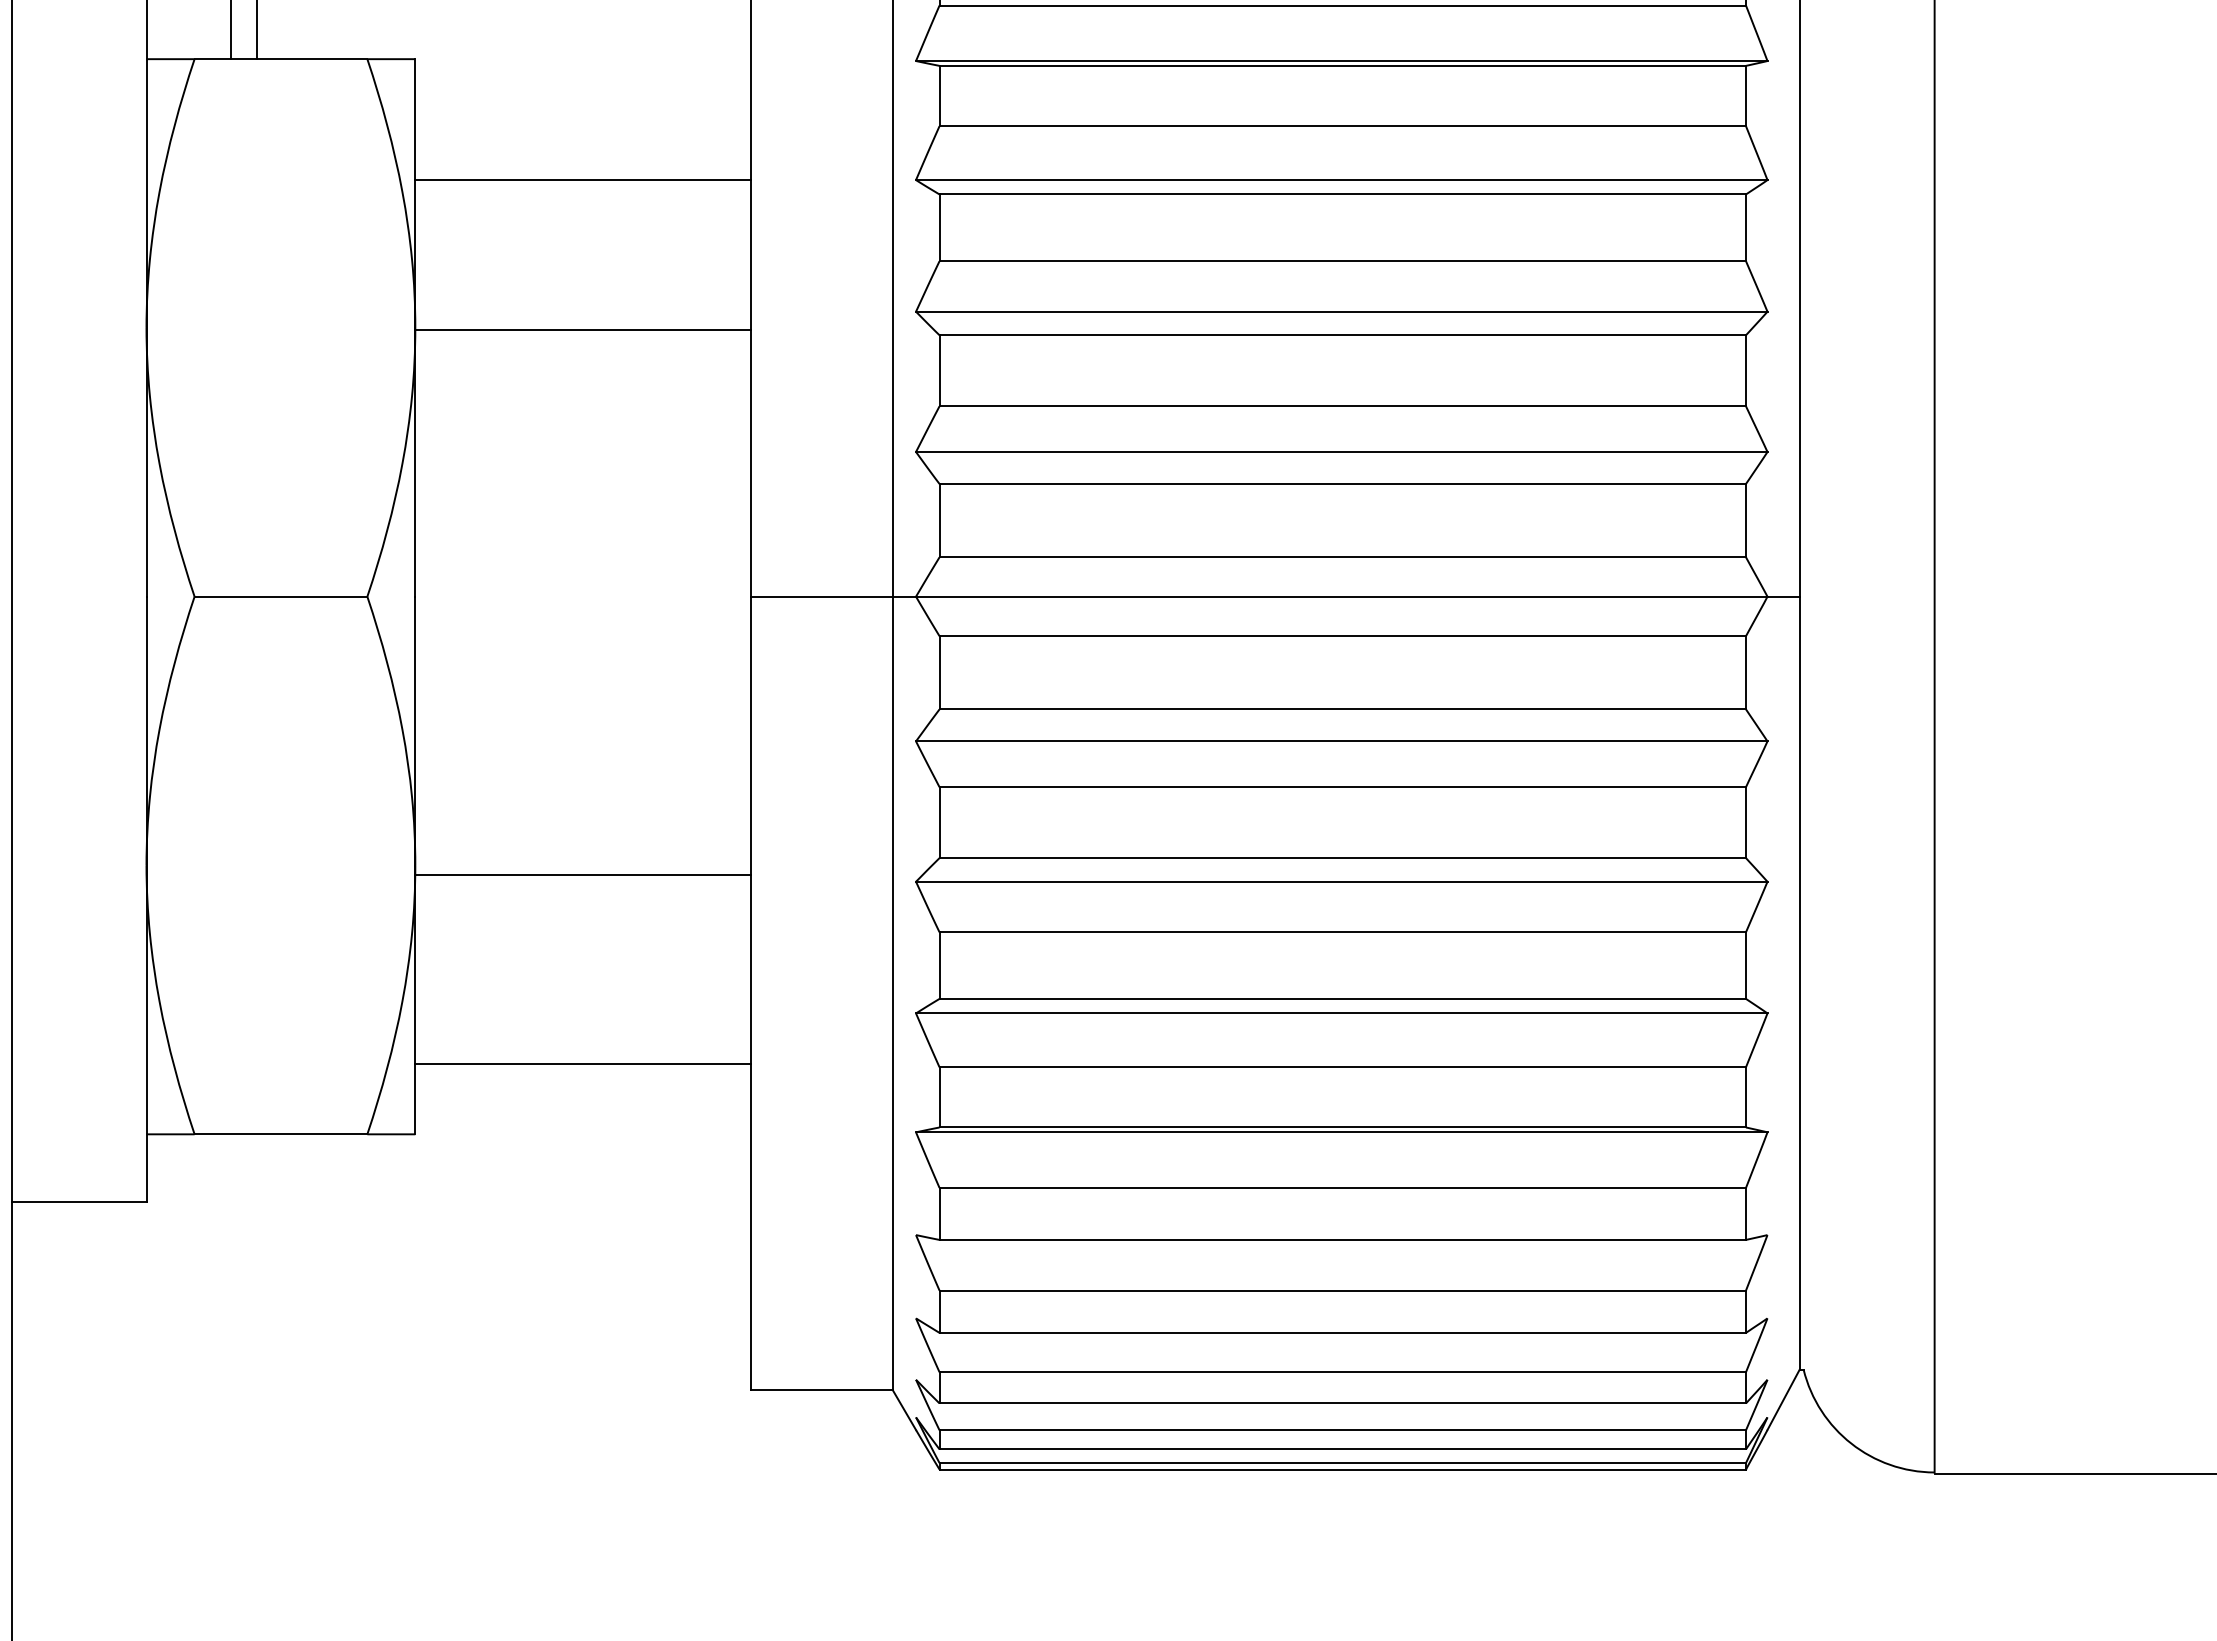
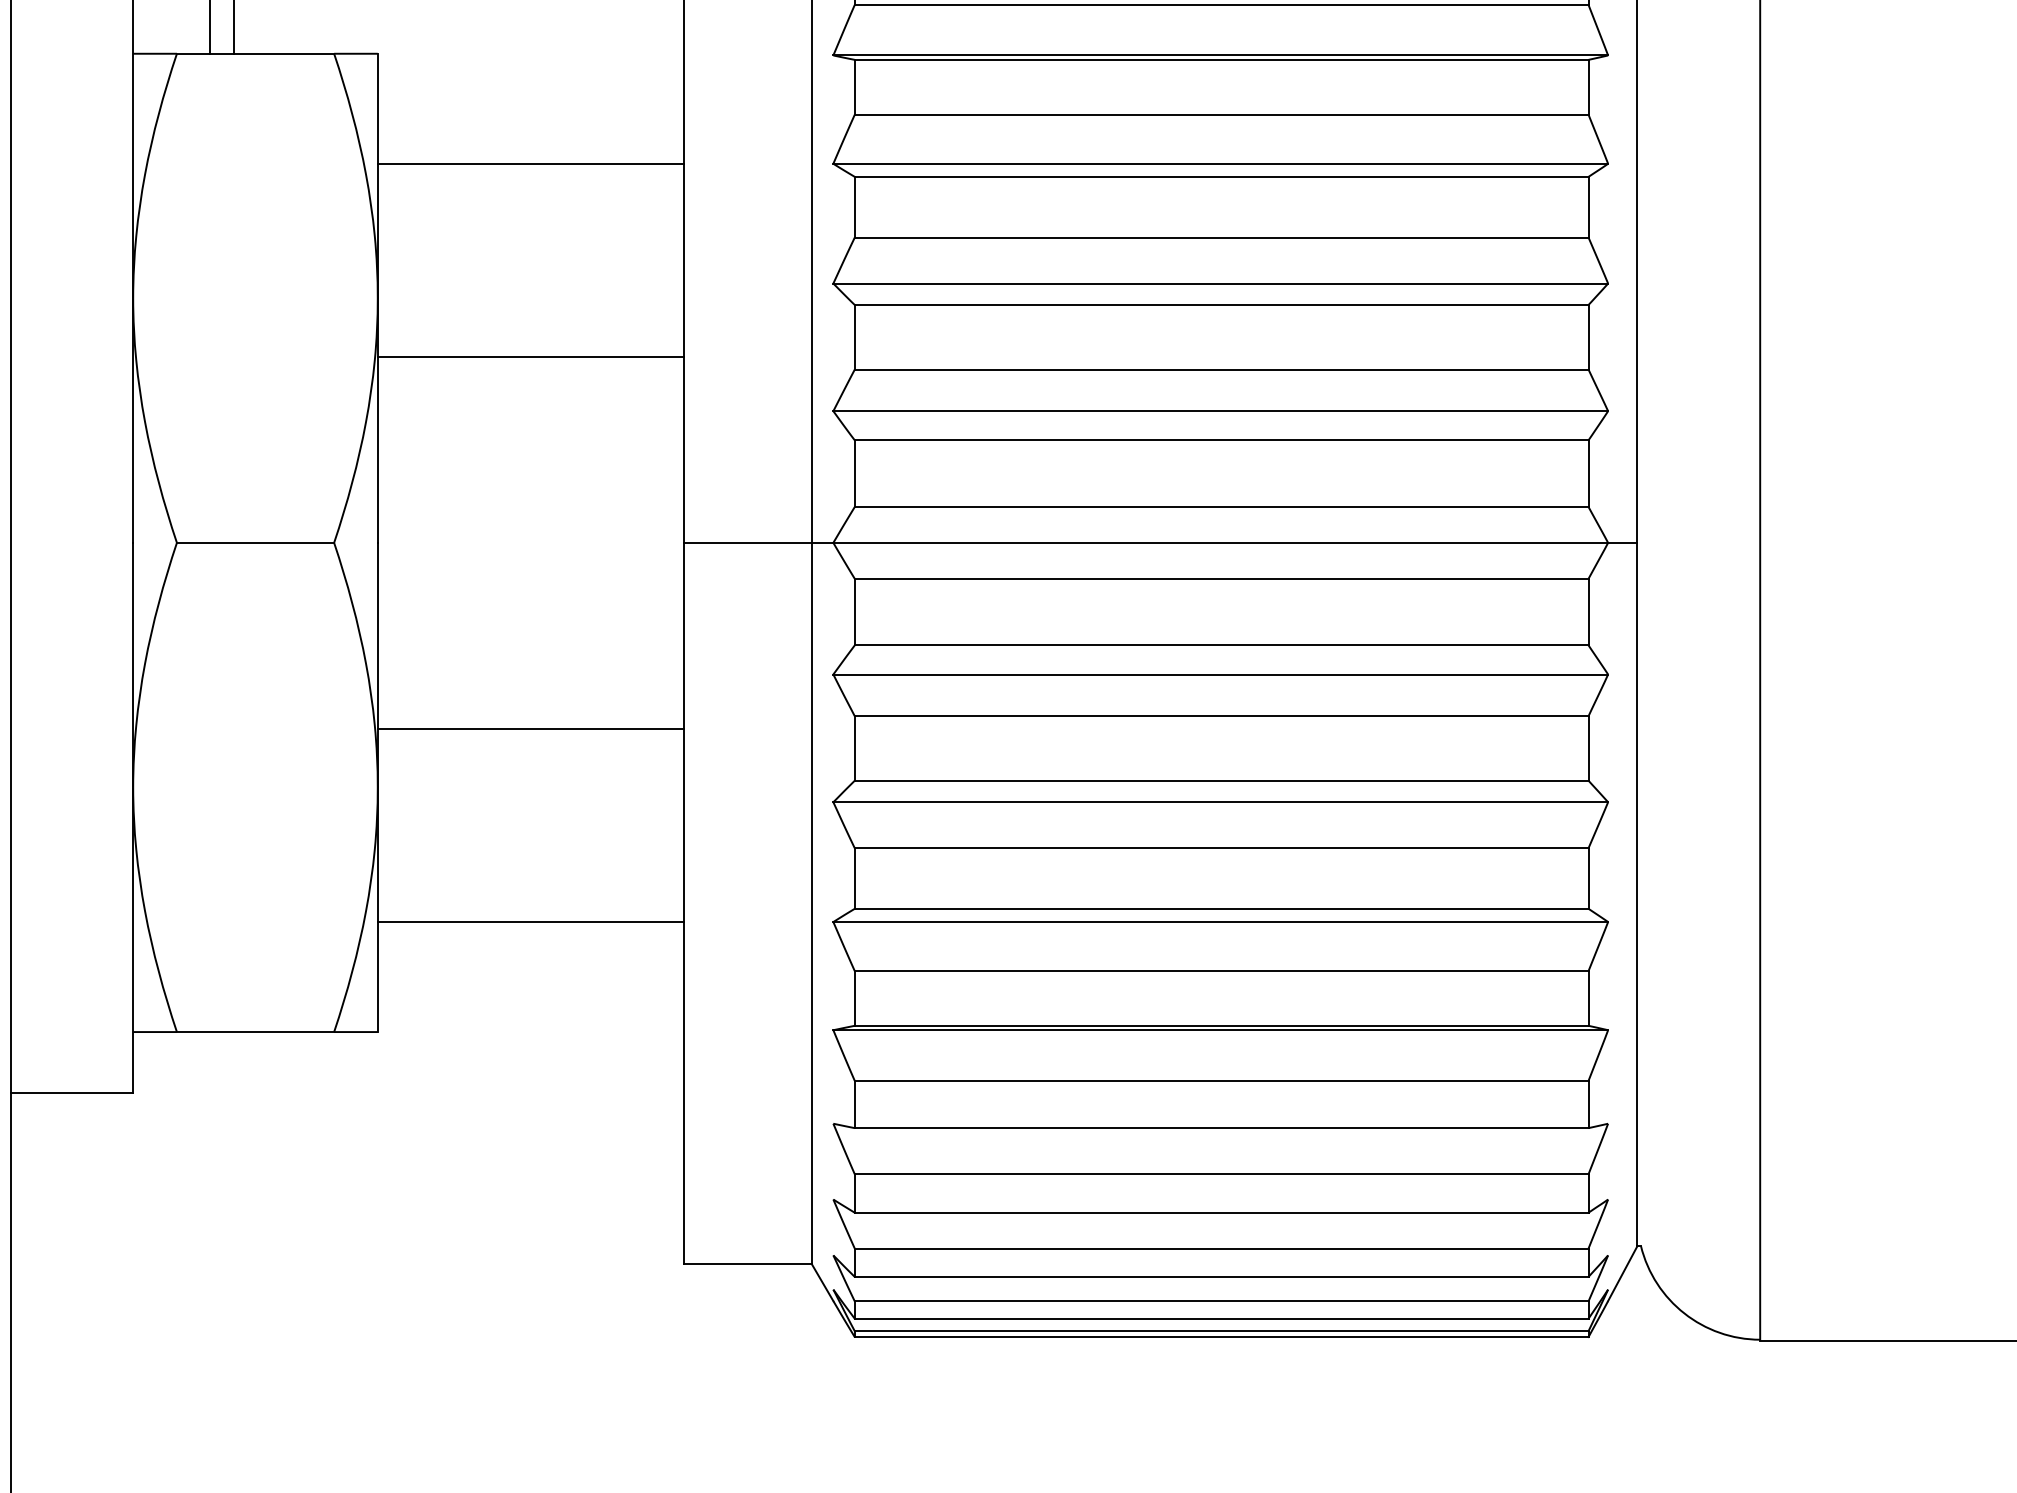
line: (583, 330) -> (530, 357), moved
line: (583, 875) -> (530, 729), moved
line: (583, 1064) -> (530, 922), moved

